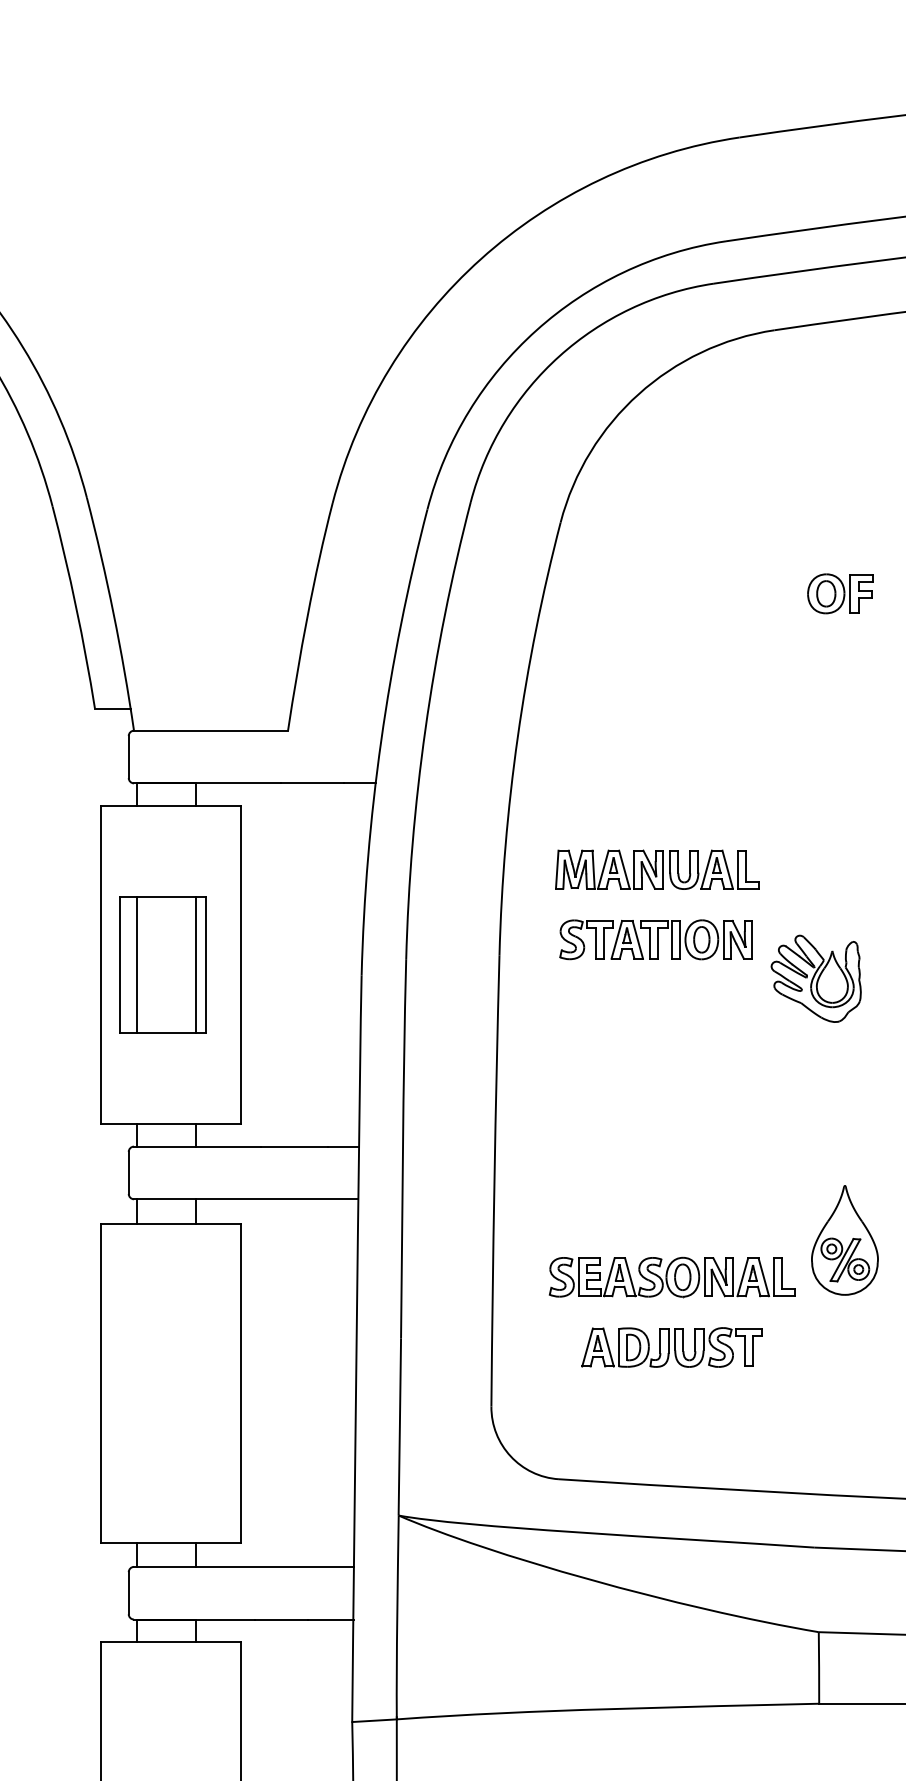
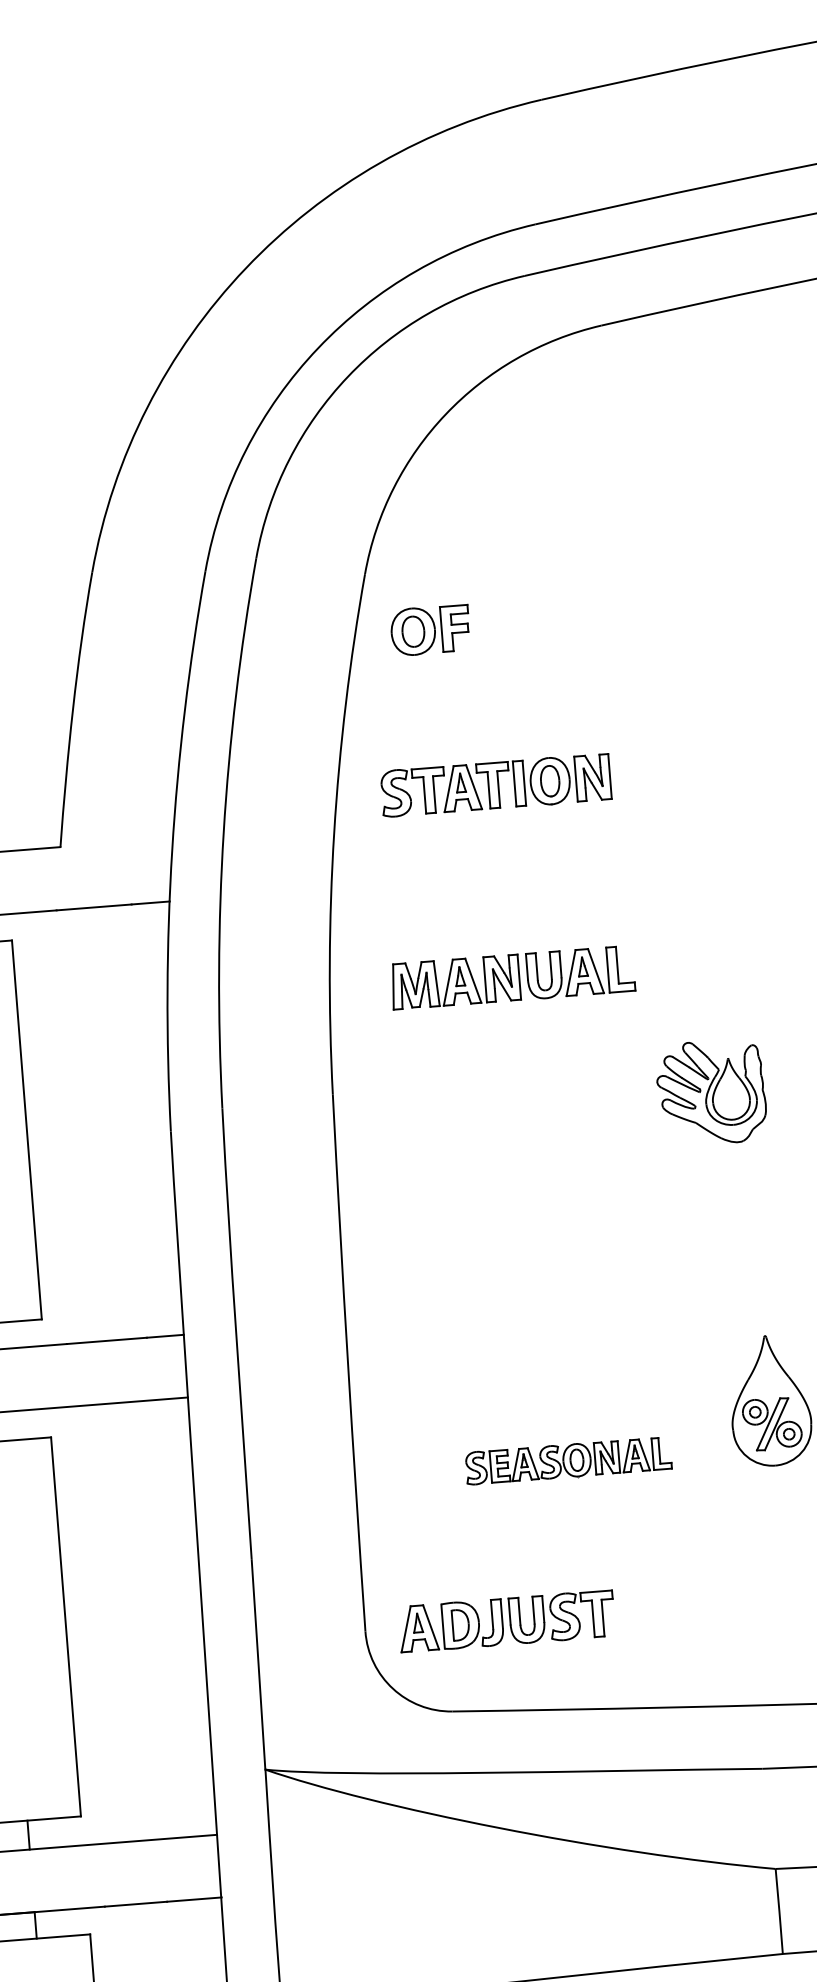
part: (840, 593) -> (430, 629), moved
part: (655, 939) -> (495, 785), moved
part: (671, 1277) -> (567, 1461), size x0.7
part: (671, 1347) -> (505, 1621), moved

